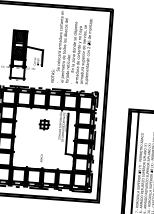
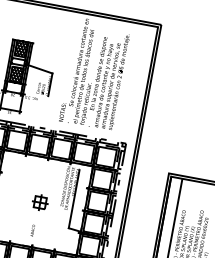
part: (44, 124) -> (40, 202), moved

